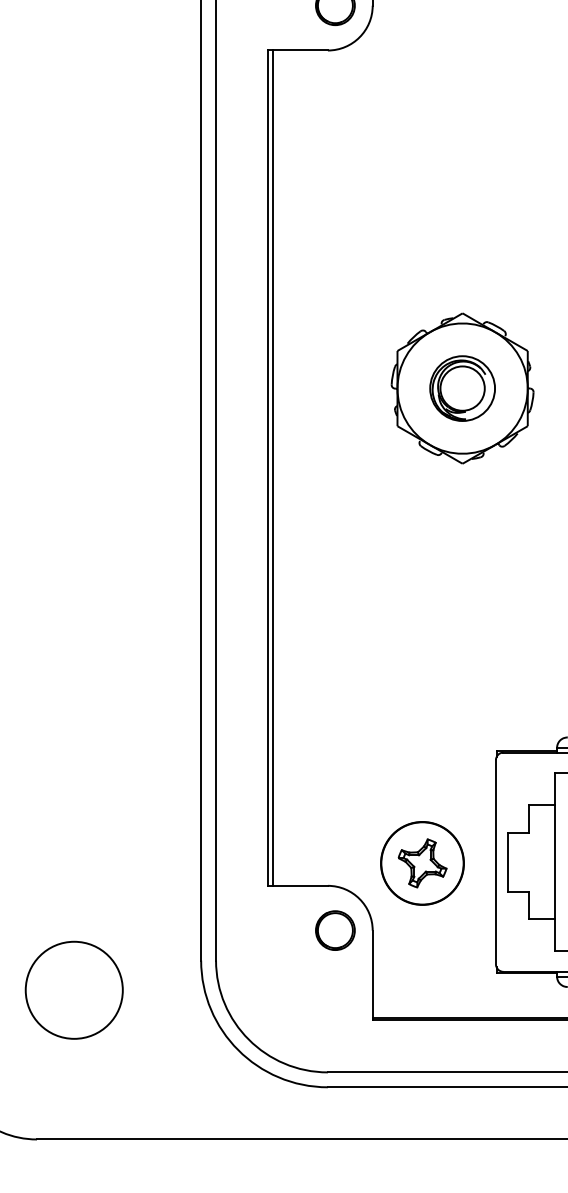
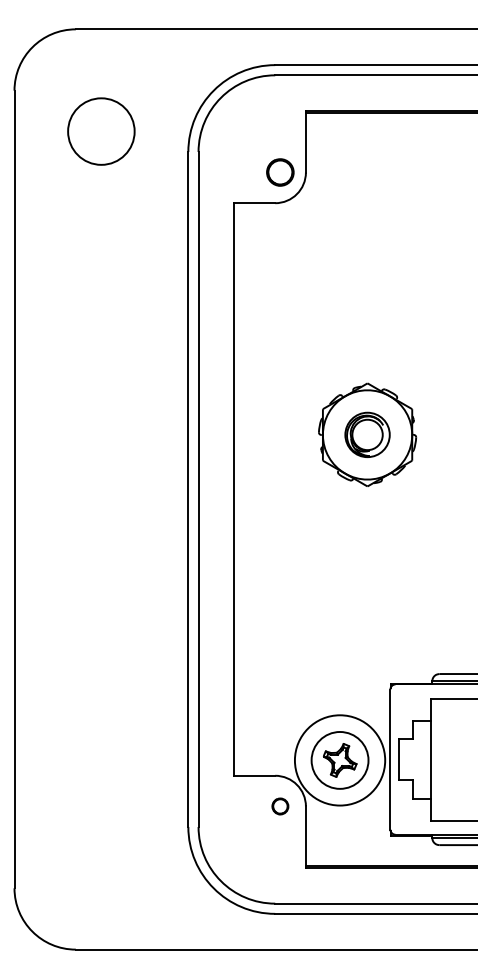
line: (272, 468) -> (237, 489), removed
circle: (421, 863) -> (339, 760), size x1.6
circle: (335, 930) -> (280, 806), size x0.6
circle: (74, 990) -> (101, 847), removed

